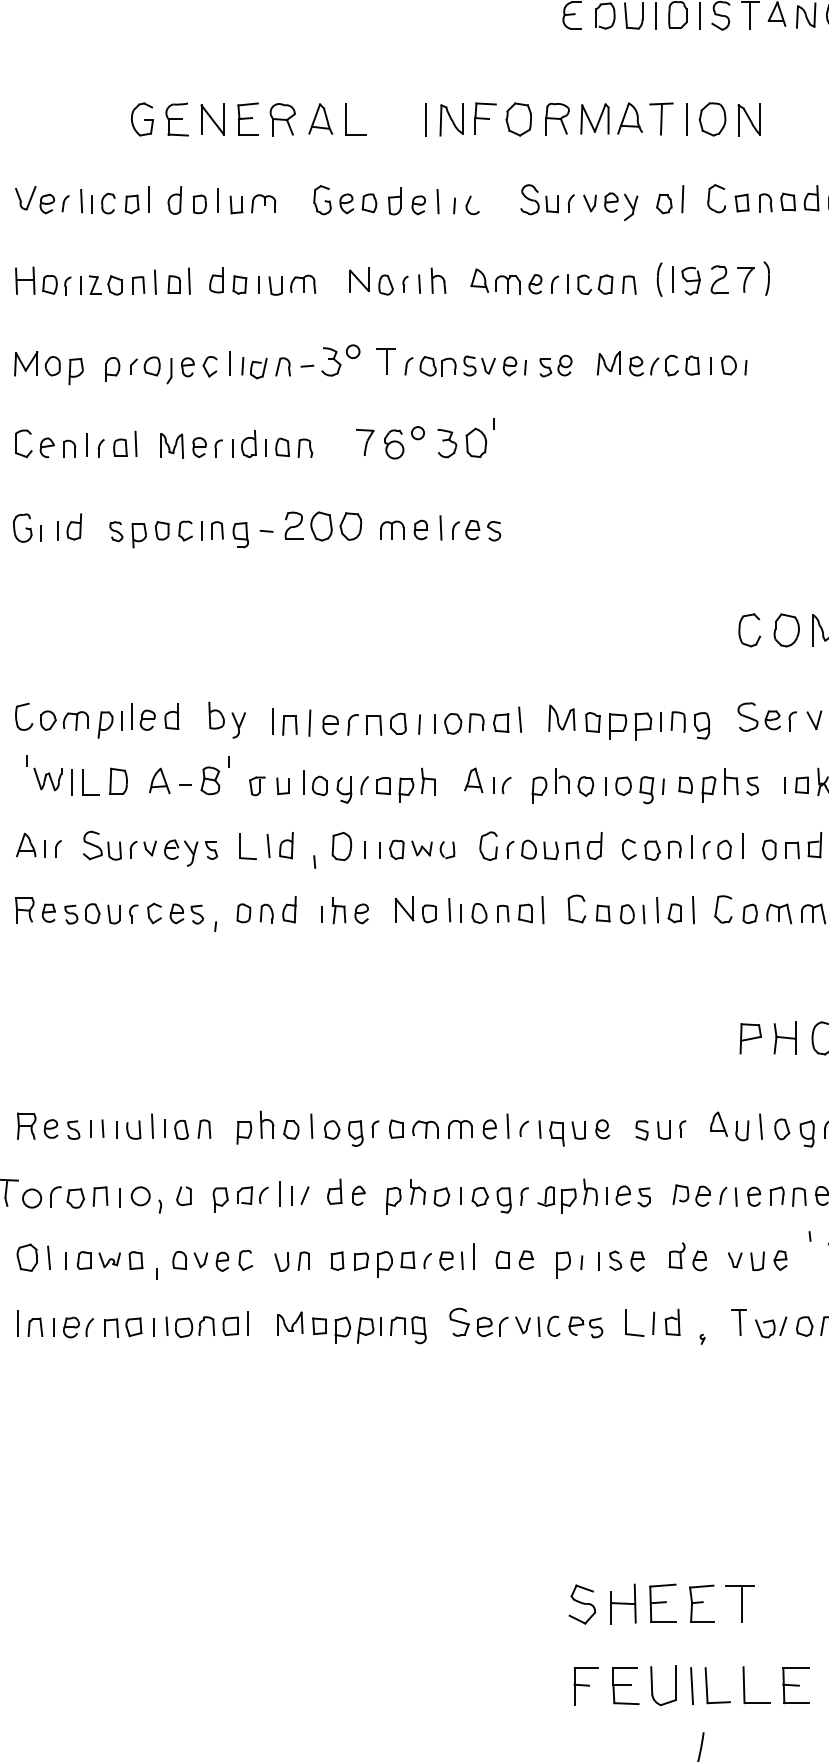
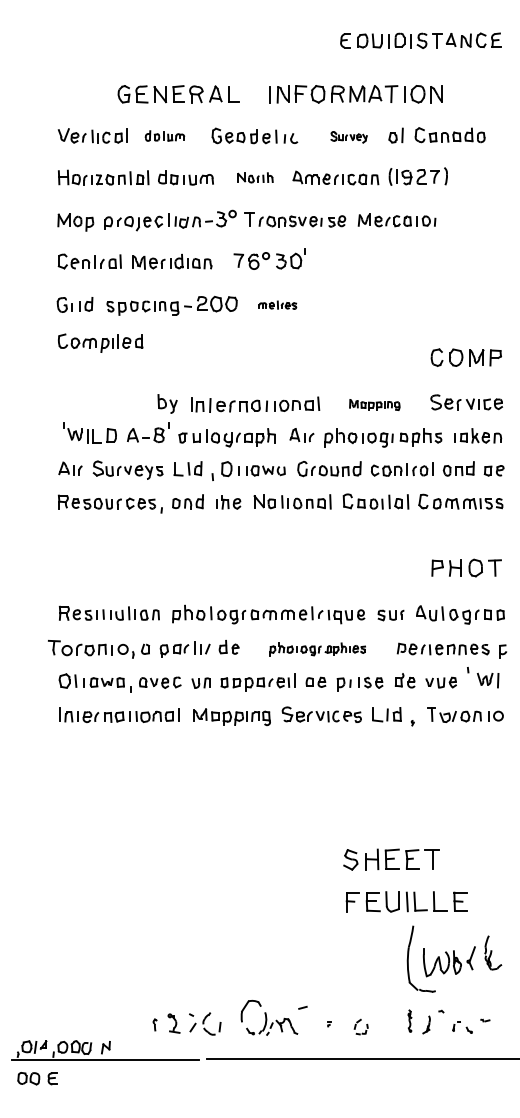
part: (220, 199) -> (164, 135), size x0.7
part: (577, 203) -> (348, 137), size x0.6
part: (397, 280) -> (255, 177), size x0.7
part: (440, 529) -> (277, 305), size x0.6
part: (96, 719) -> (100, 342), moved
part: (628, 721) -> (374, 404), size x0.6
part: (517, 1196) -> (317, 649), size x0.7

